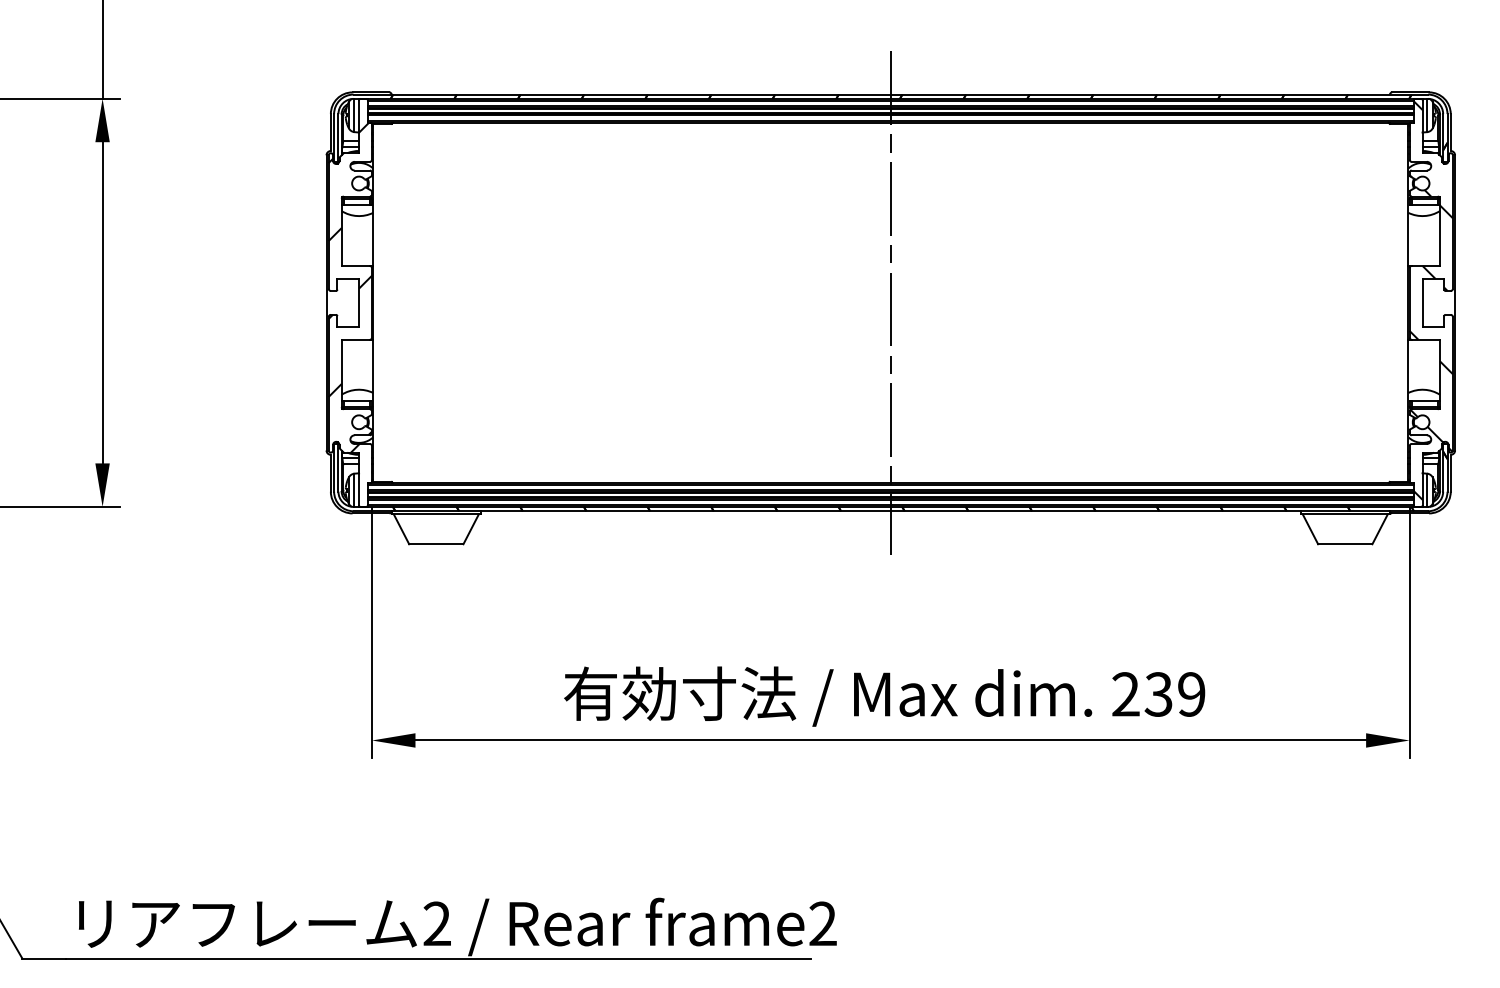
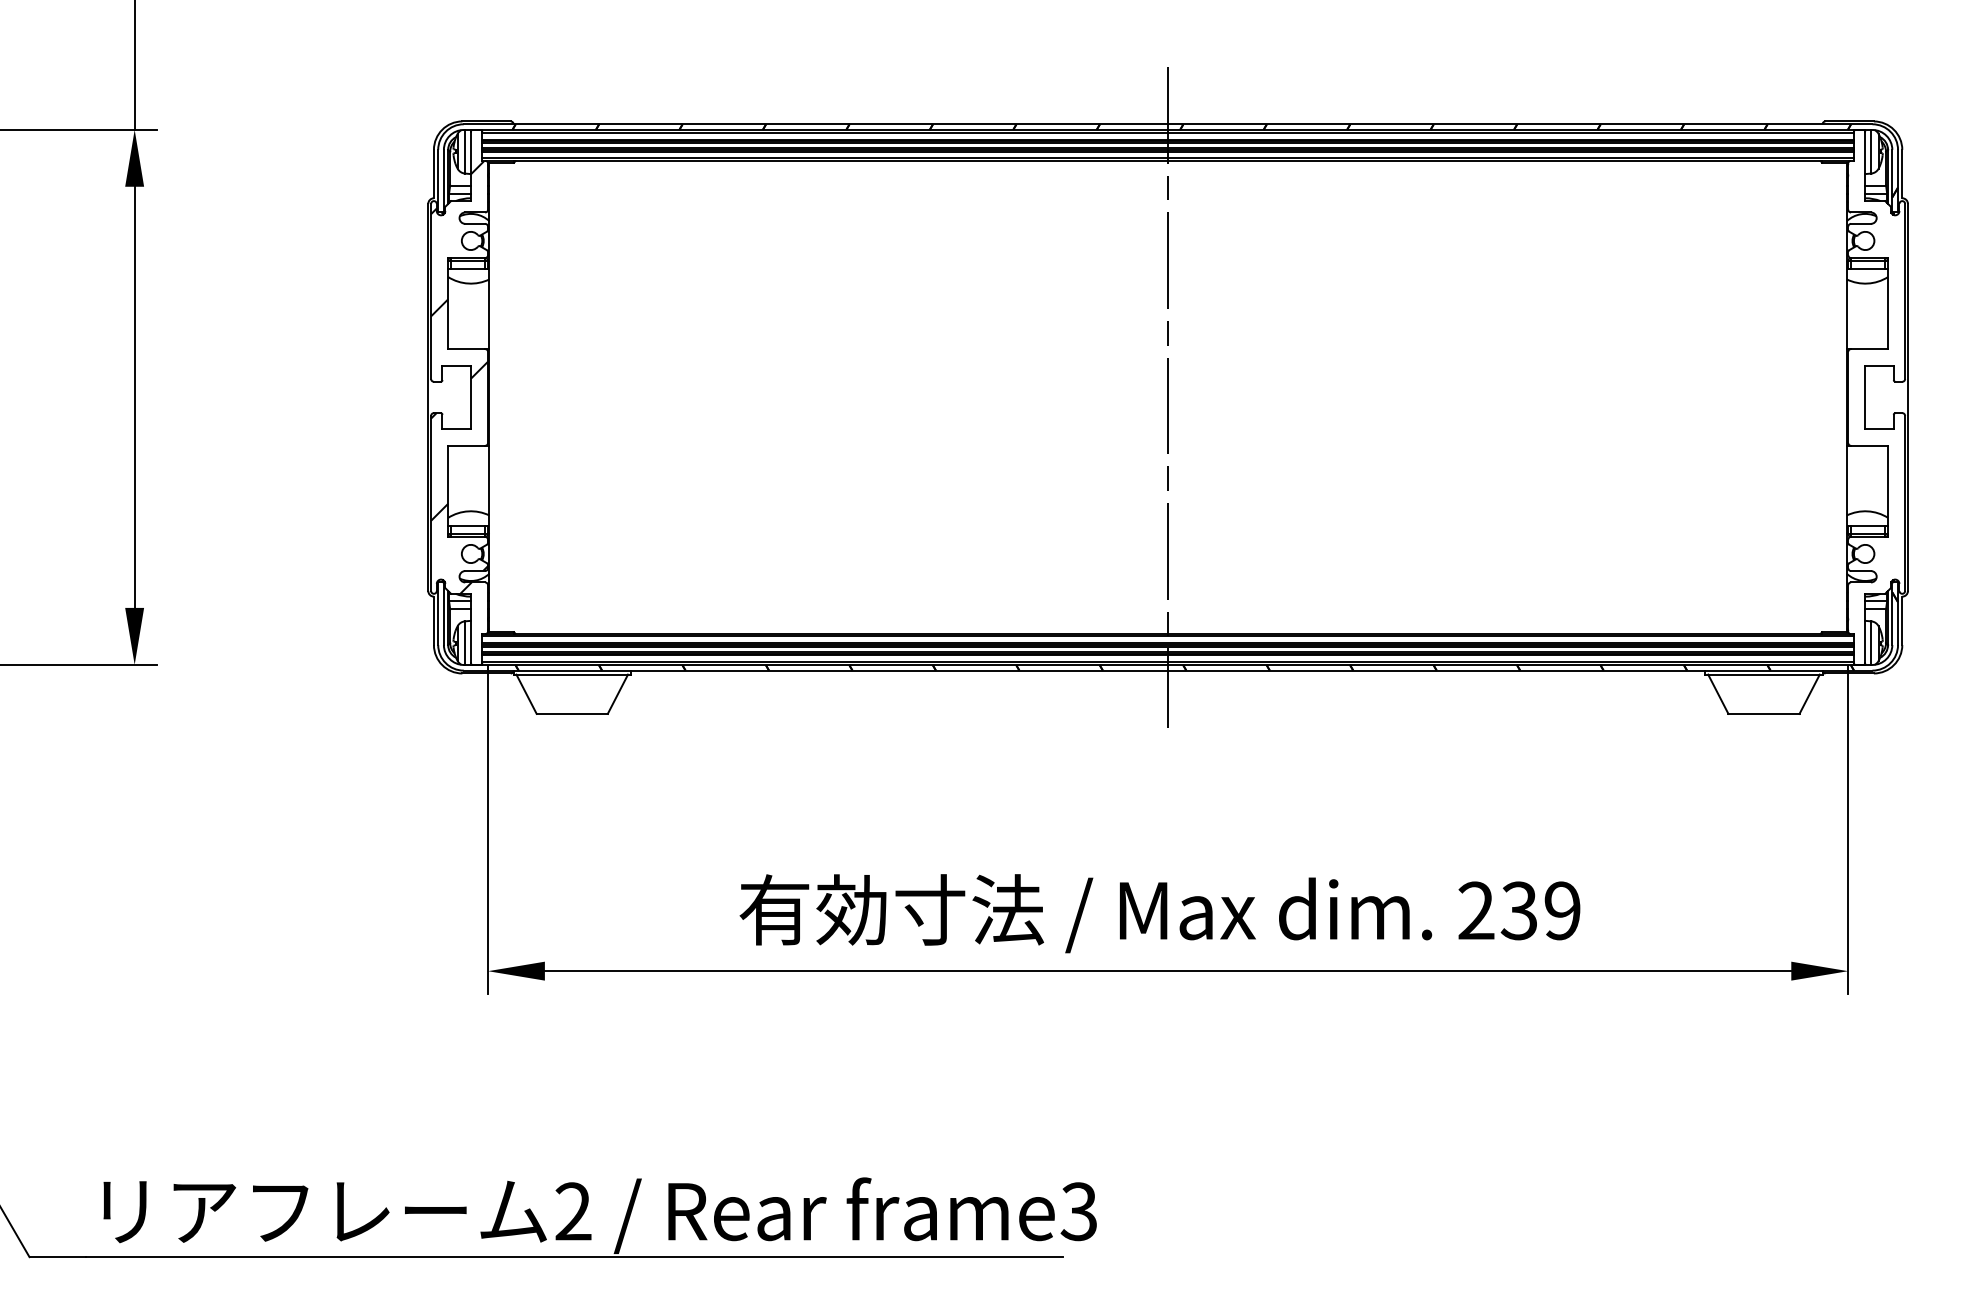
hatch: (1431, 300) -> (1876, 394), removed
text: (822, 923) -> (1078, 1211), frame2 -> frame3

